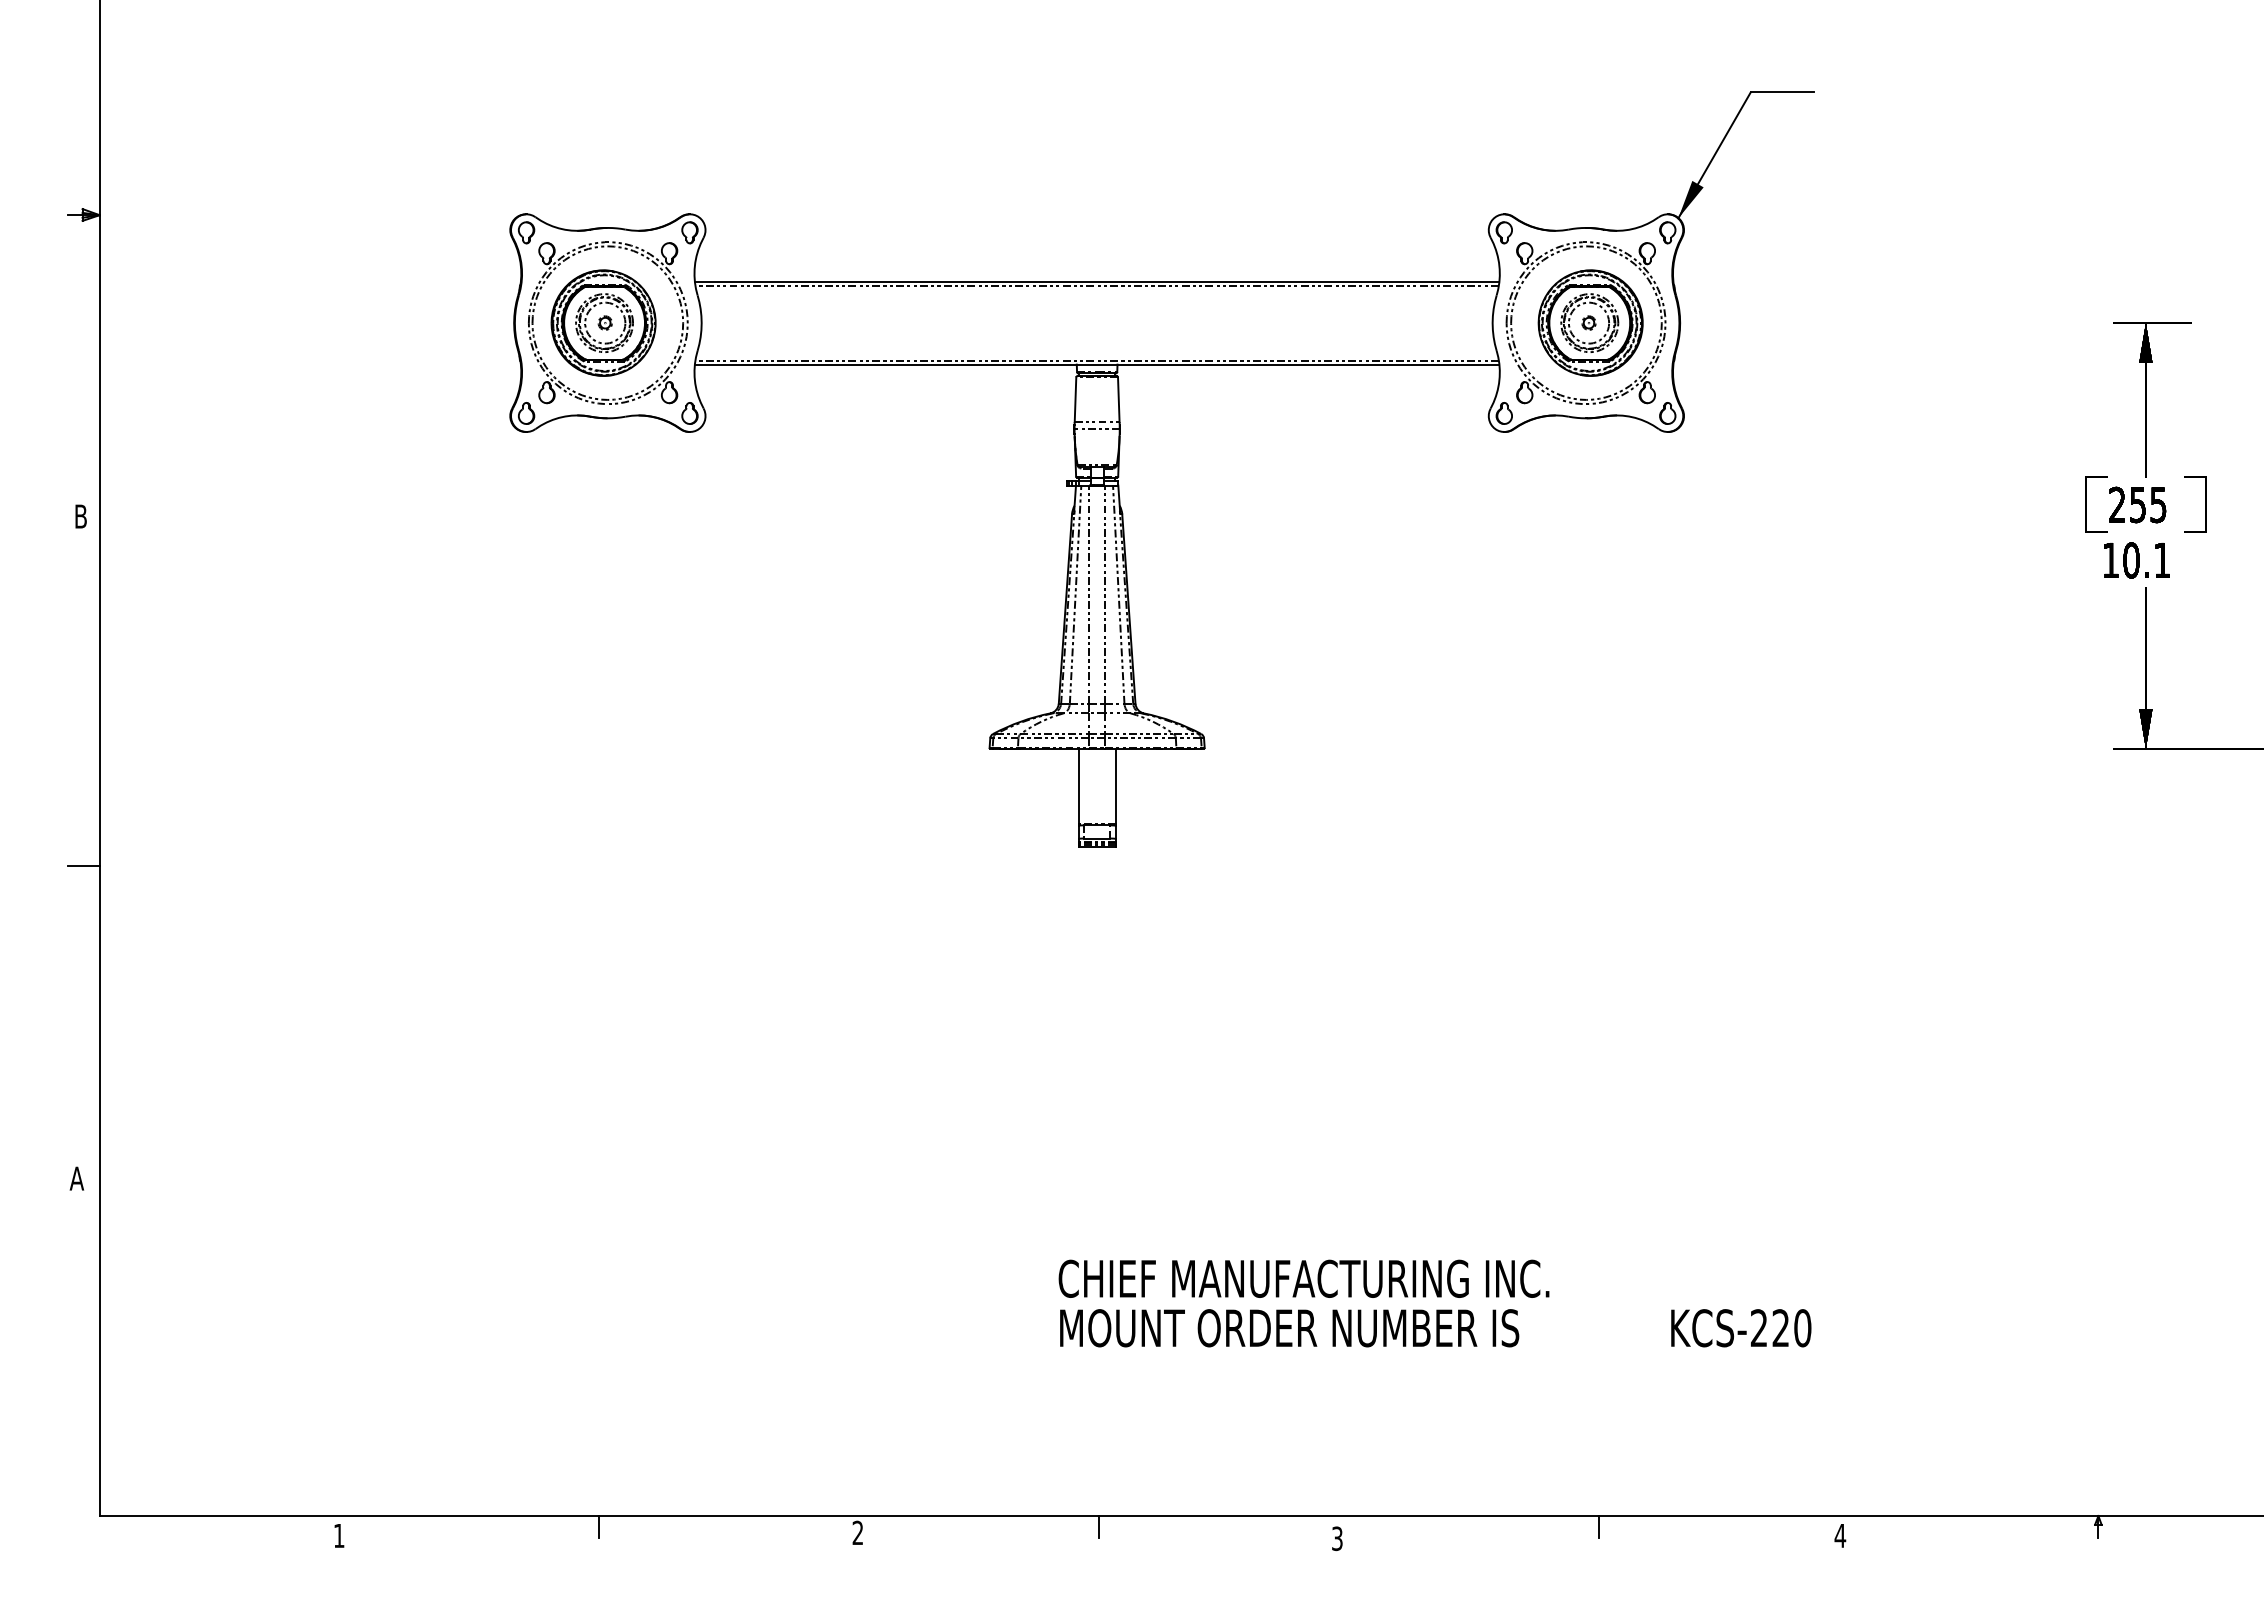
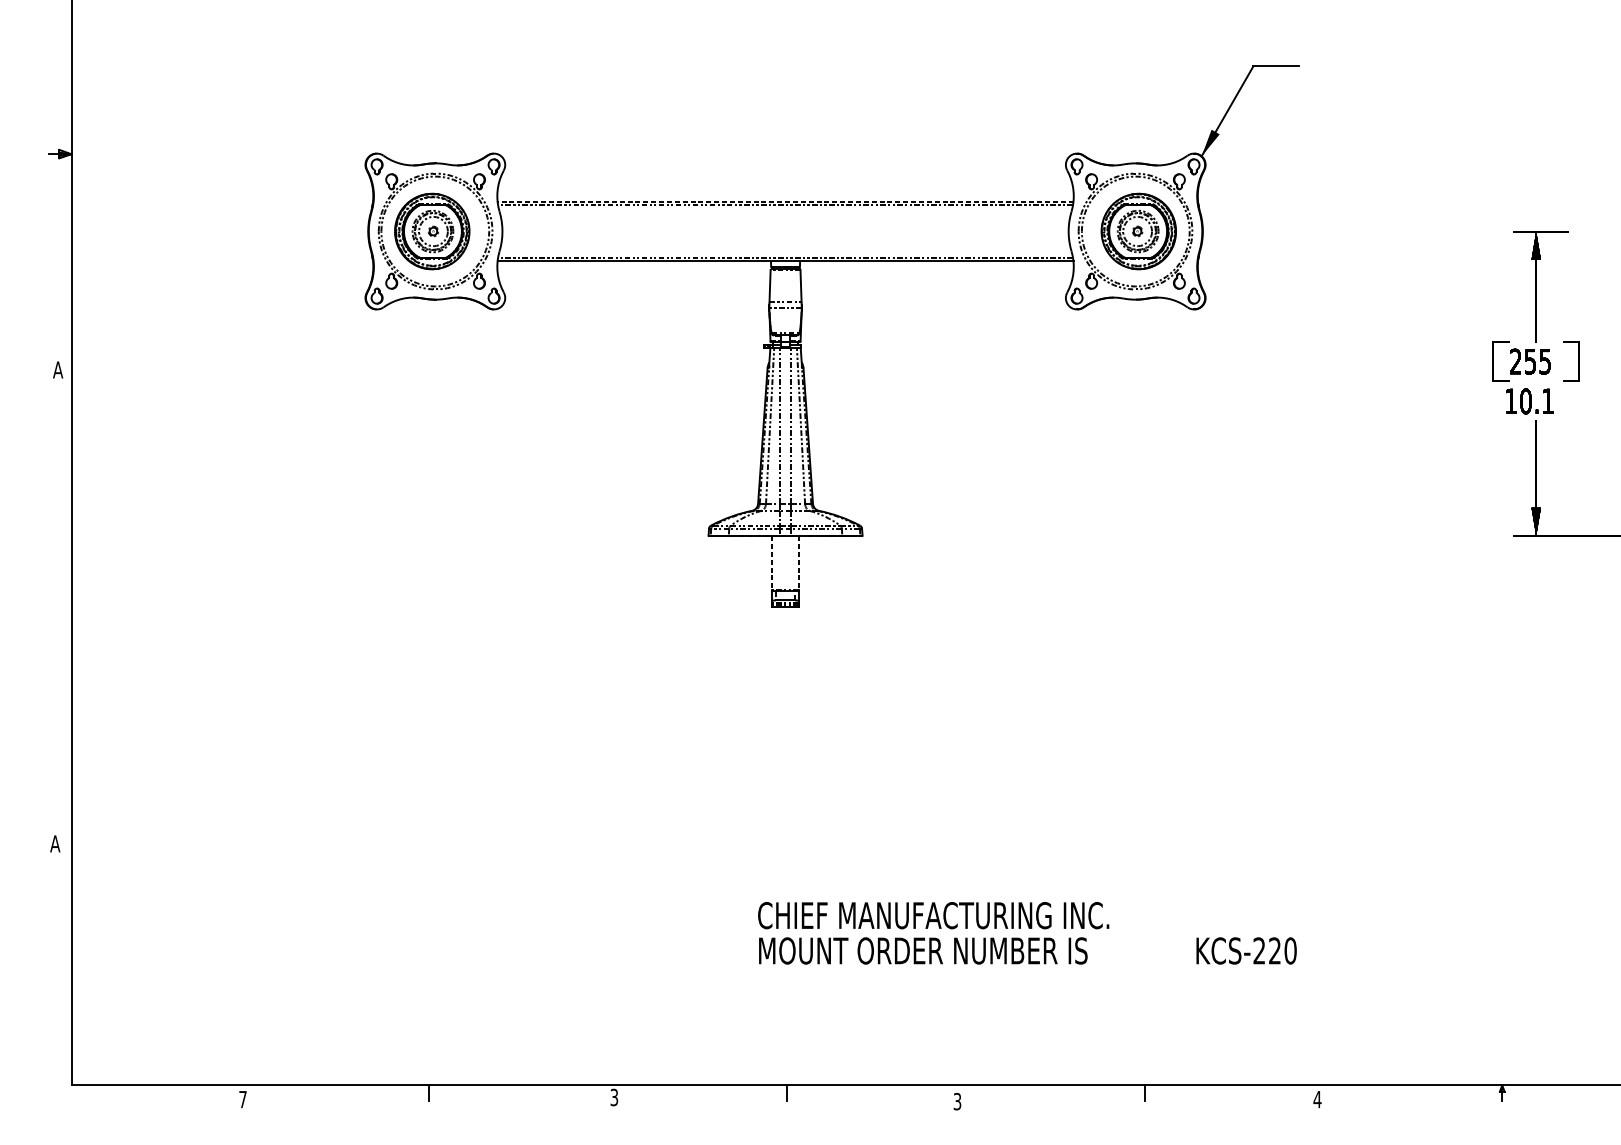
line: (1096, 281) -> (785, 201), solid -> dashed
text: (80, 516) -> (57, 369), B -> A
line: (1078, 786) -> (772, 563), solid -> dashed
line: (1115, 786) -> (798, 563), solid -> dashed
line: (83, 865) -> (59, 619), removed
text: (857, 1533) -> (614, 1097), 2 -> 3
text: (339, 1535) -> (243, 1099), 1 -> 7

